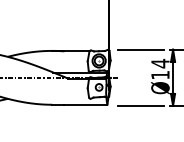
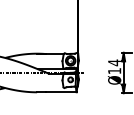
line: (140, 49) -> (100, 52), removed
line: (140, 106) -> (100, 93), removed

